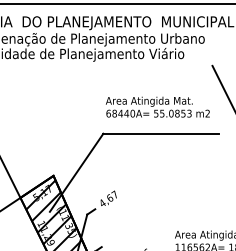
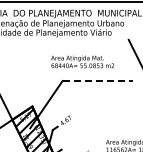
text: (157, 106) -> (82, 61), moved
line: (160, 132) -> (97, 80), solid -> dashed

